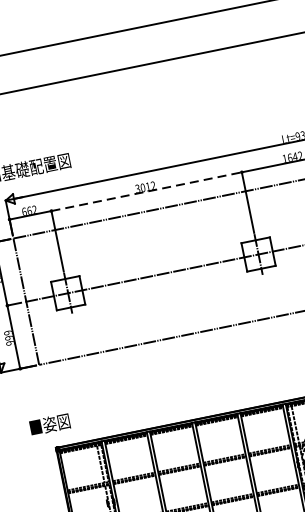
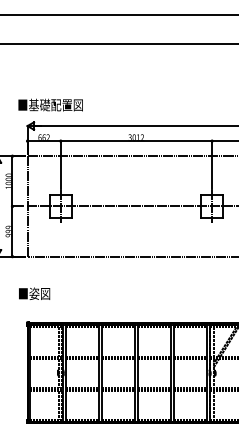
line: (146, 192) -> (136, 141), dashed -> solid
text: (49, 424) -> (34, 293), moved

